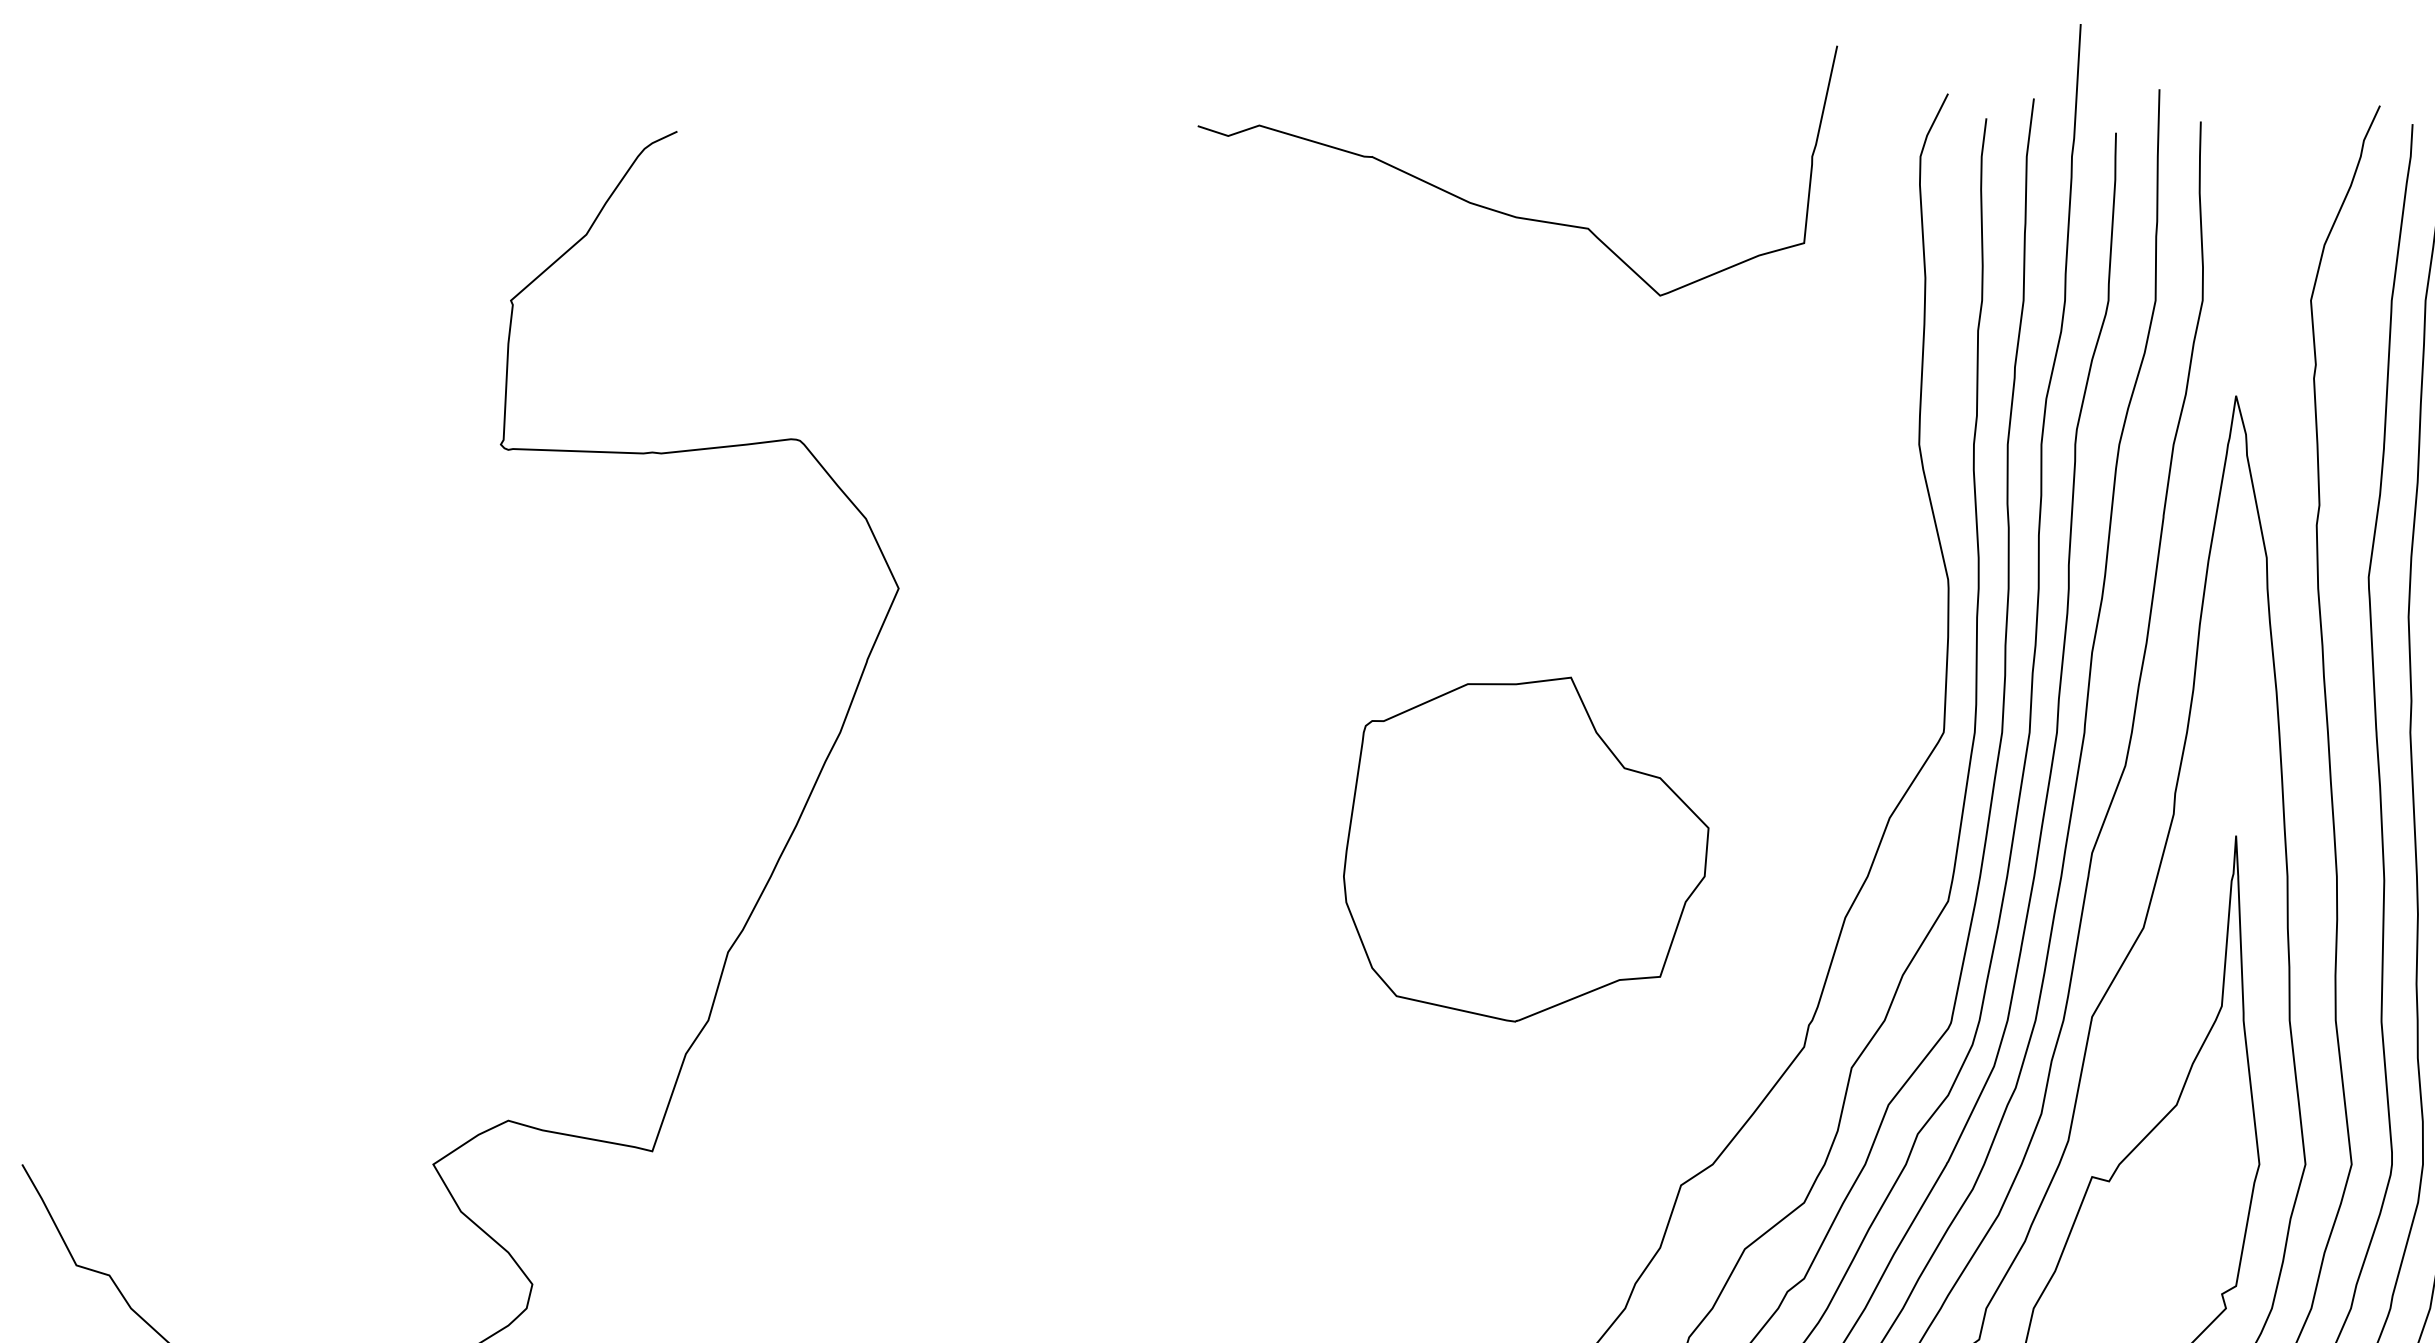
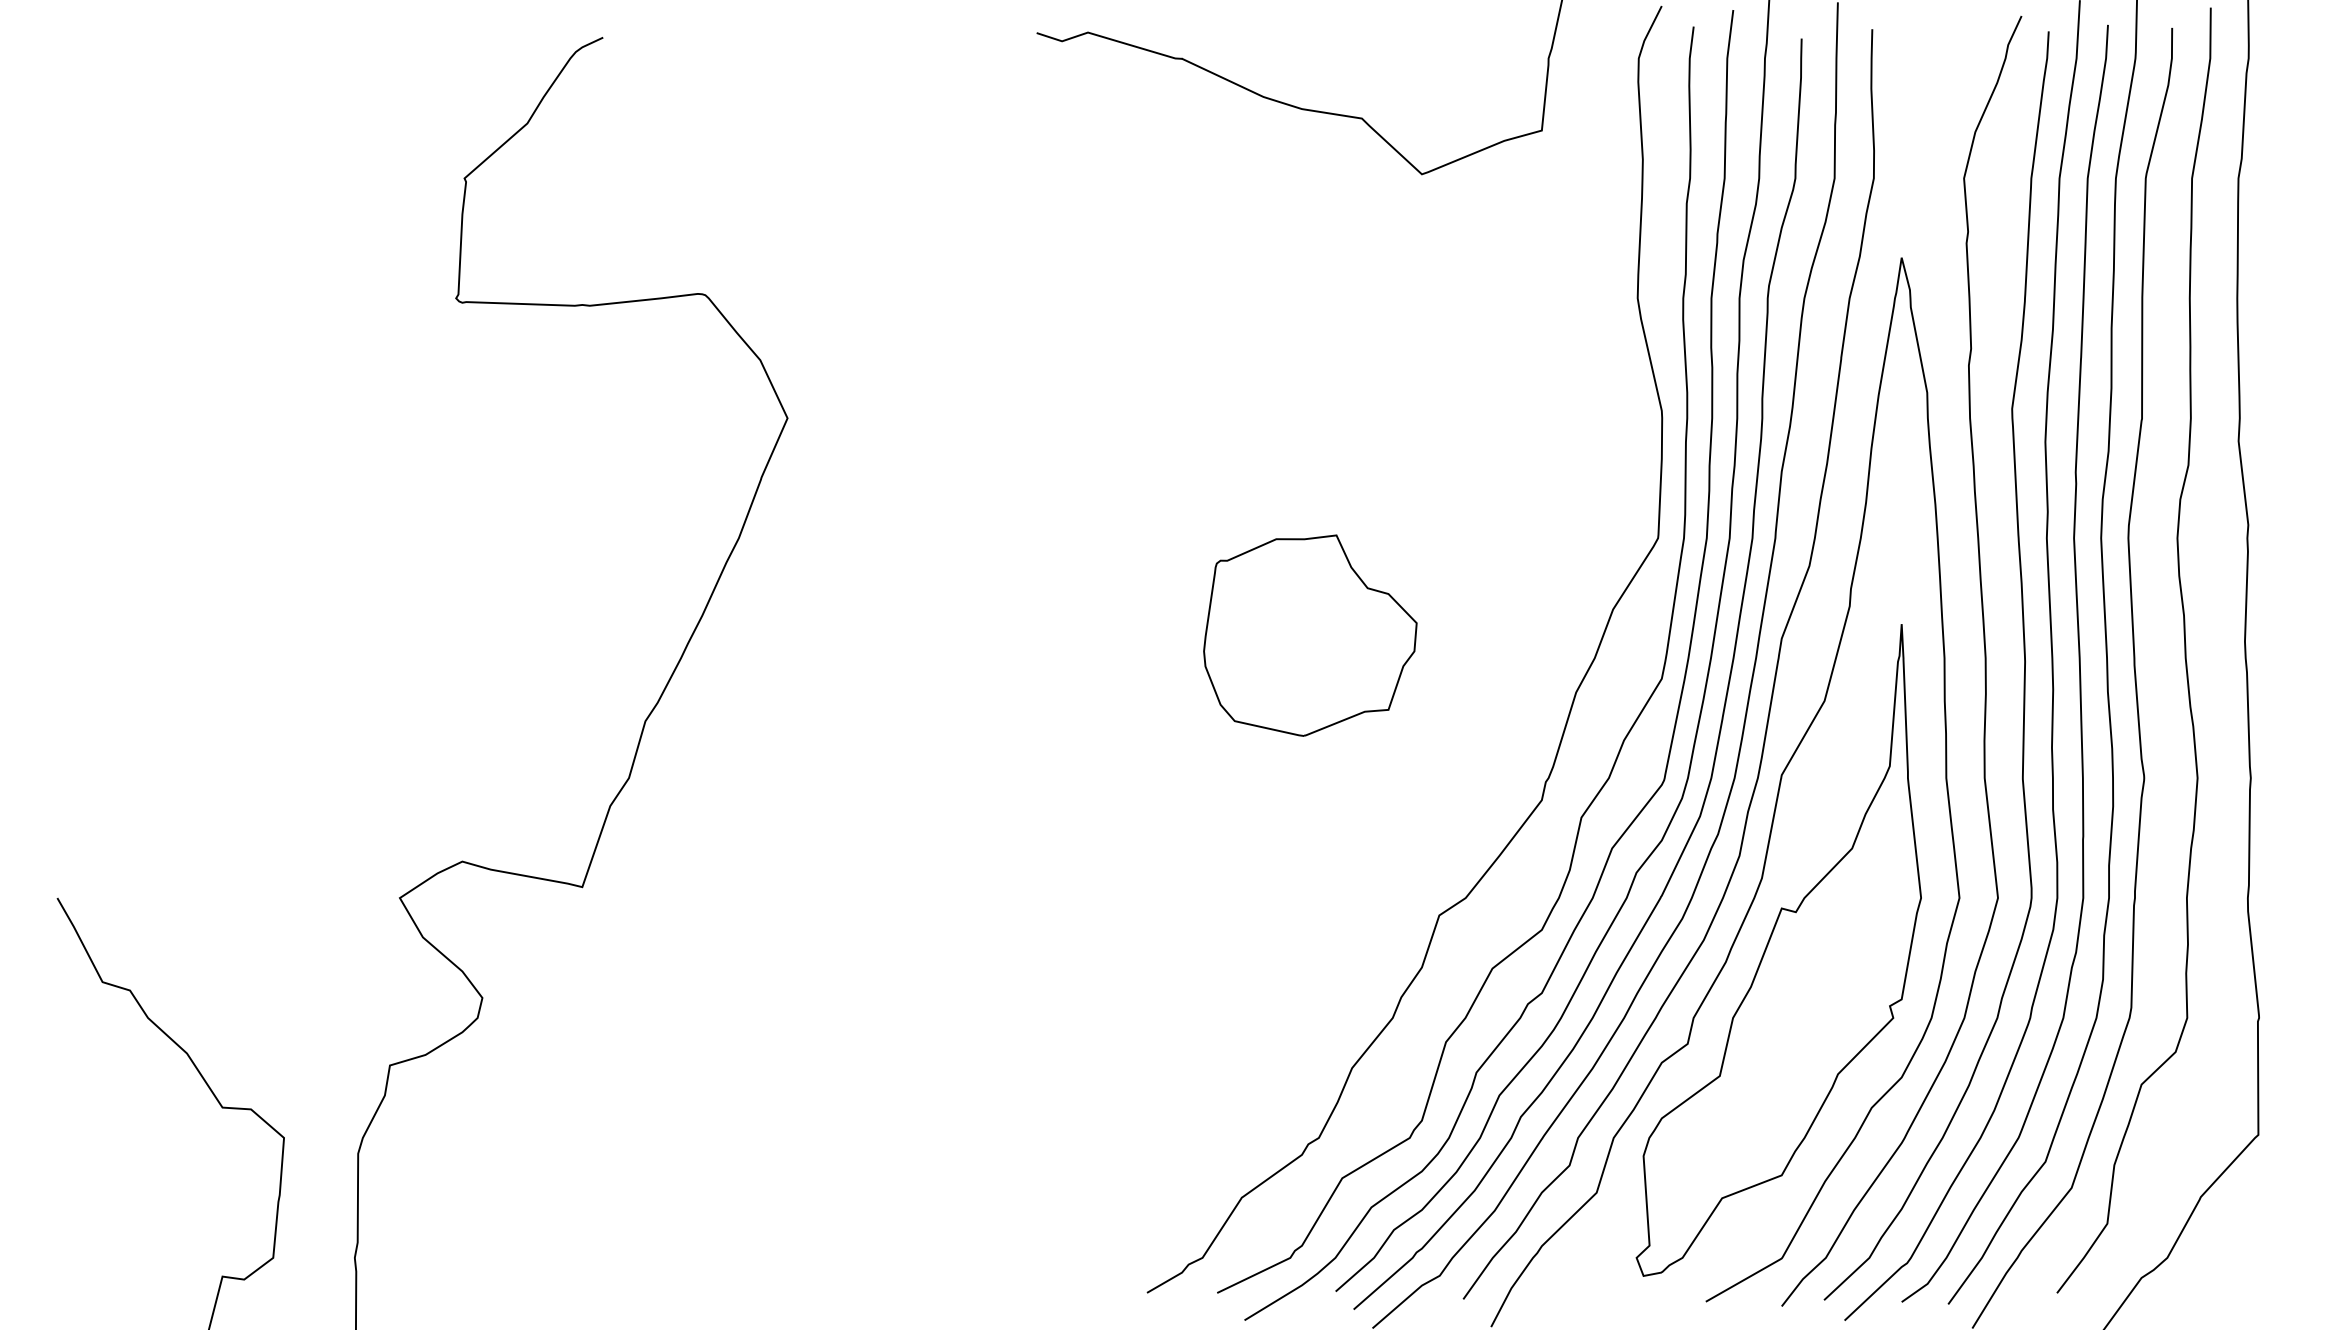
part: (1526, 849) -> (1310, 635), size x0.7

